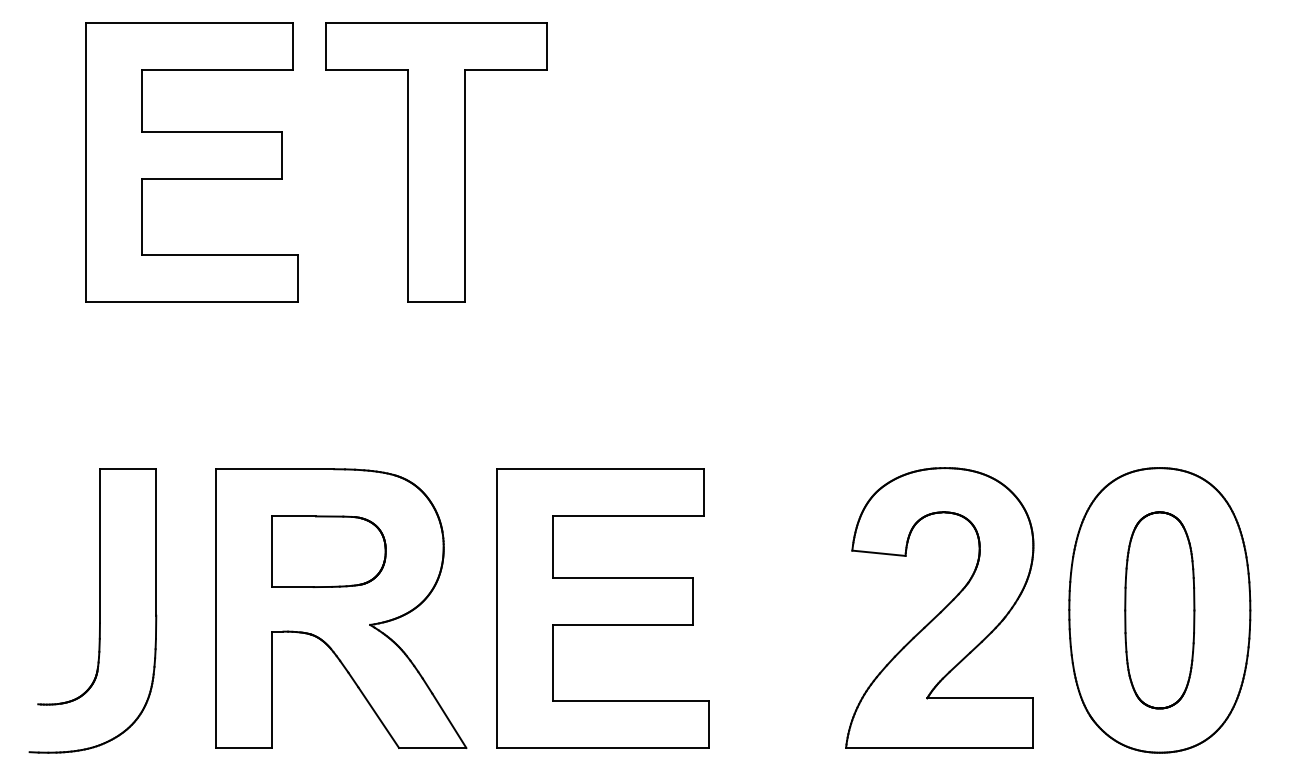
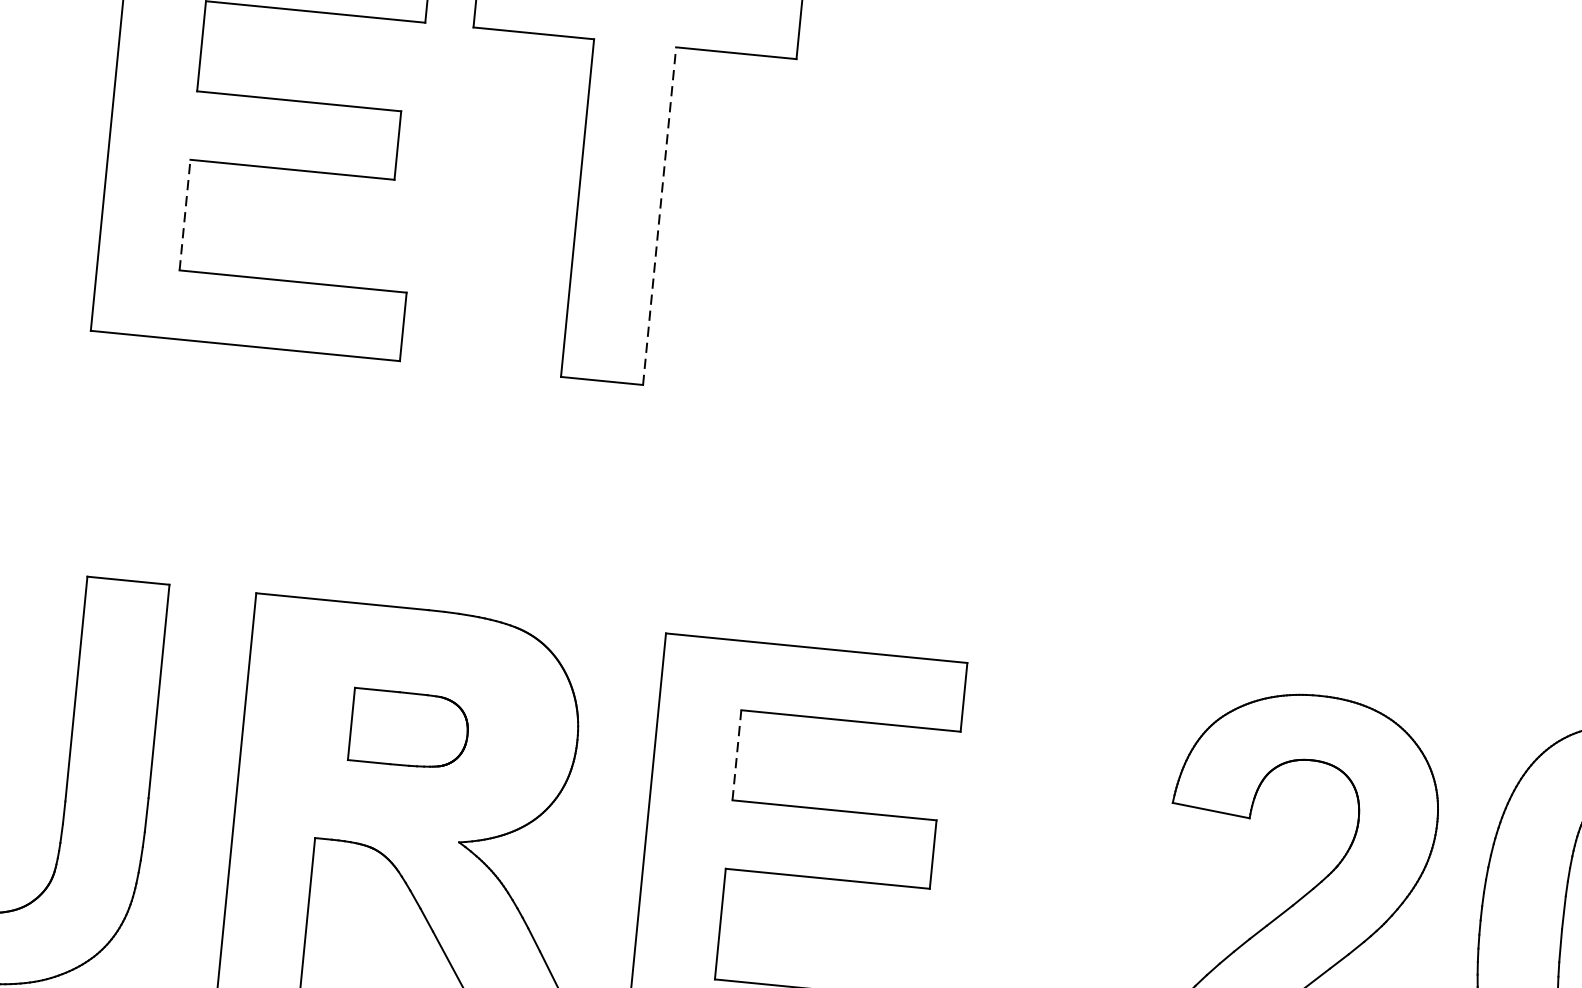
line: (464, 186) -> (659, 216), solid -> dashed
line: (142, 217) -> (185, 215), solid -> dashed
line: (553, 547) -> (737, 755), solid -> dashed
part: (328, 551) -> (408, 729), size x0.7

